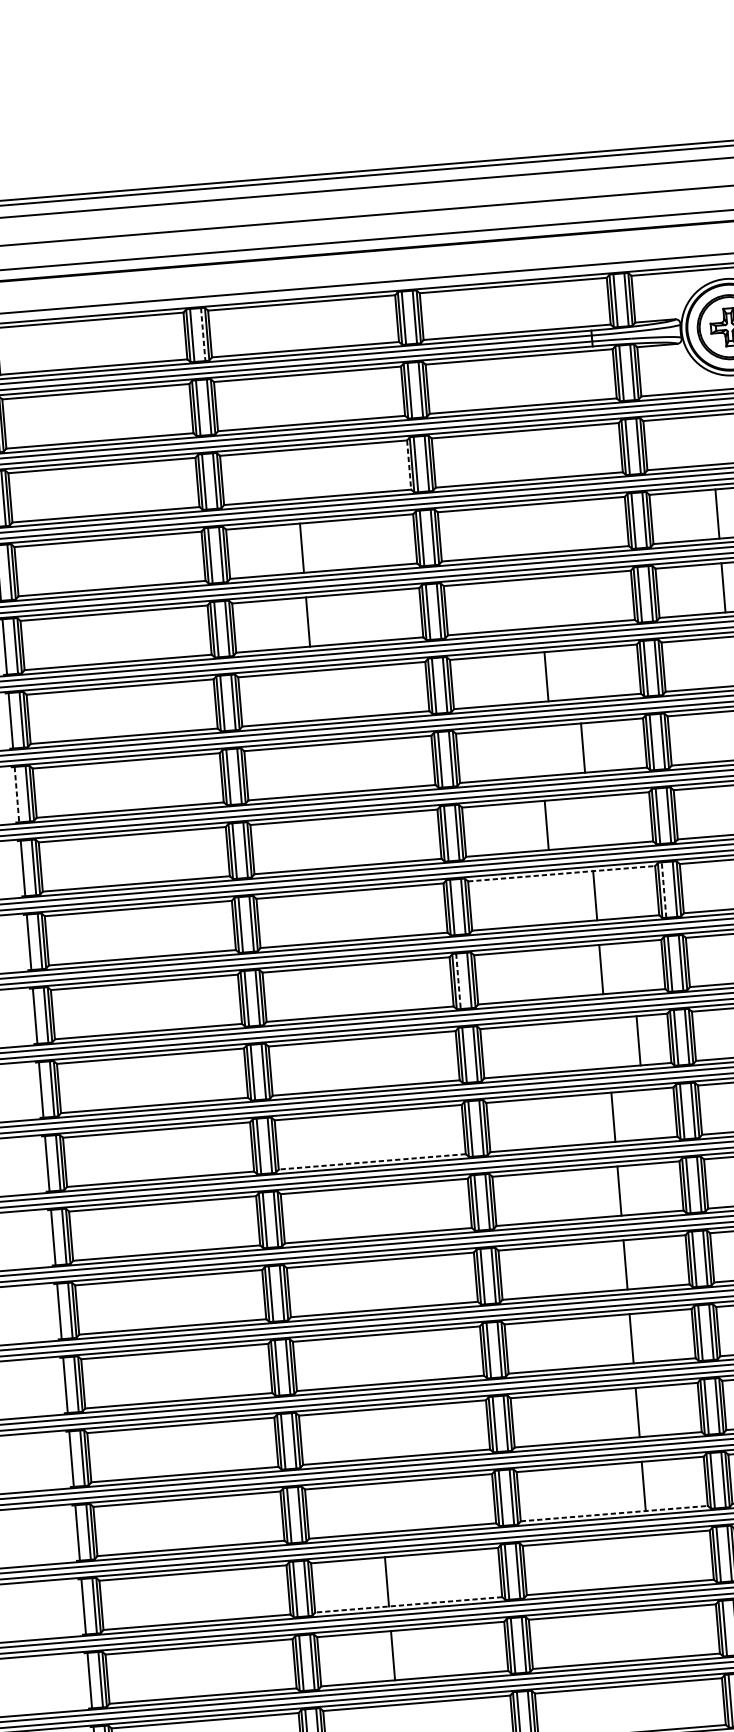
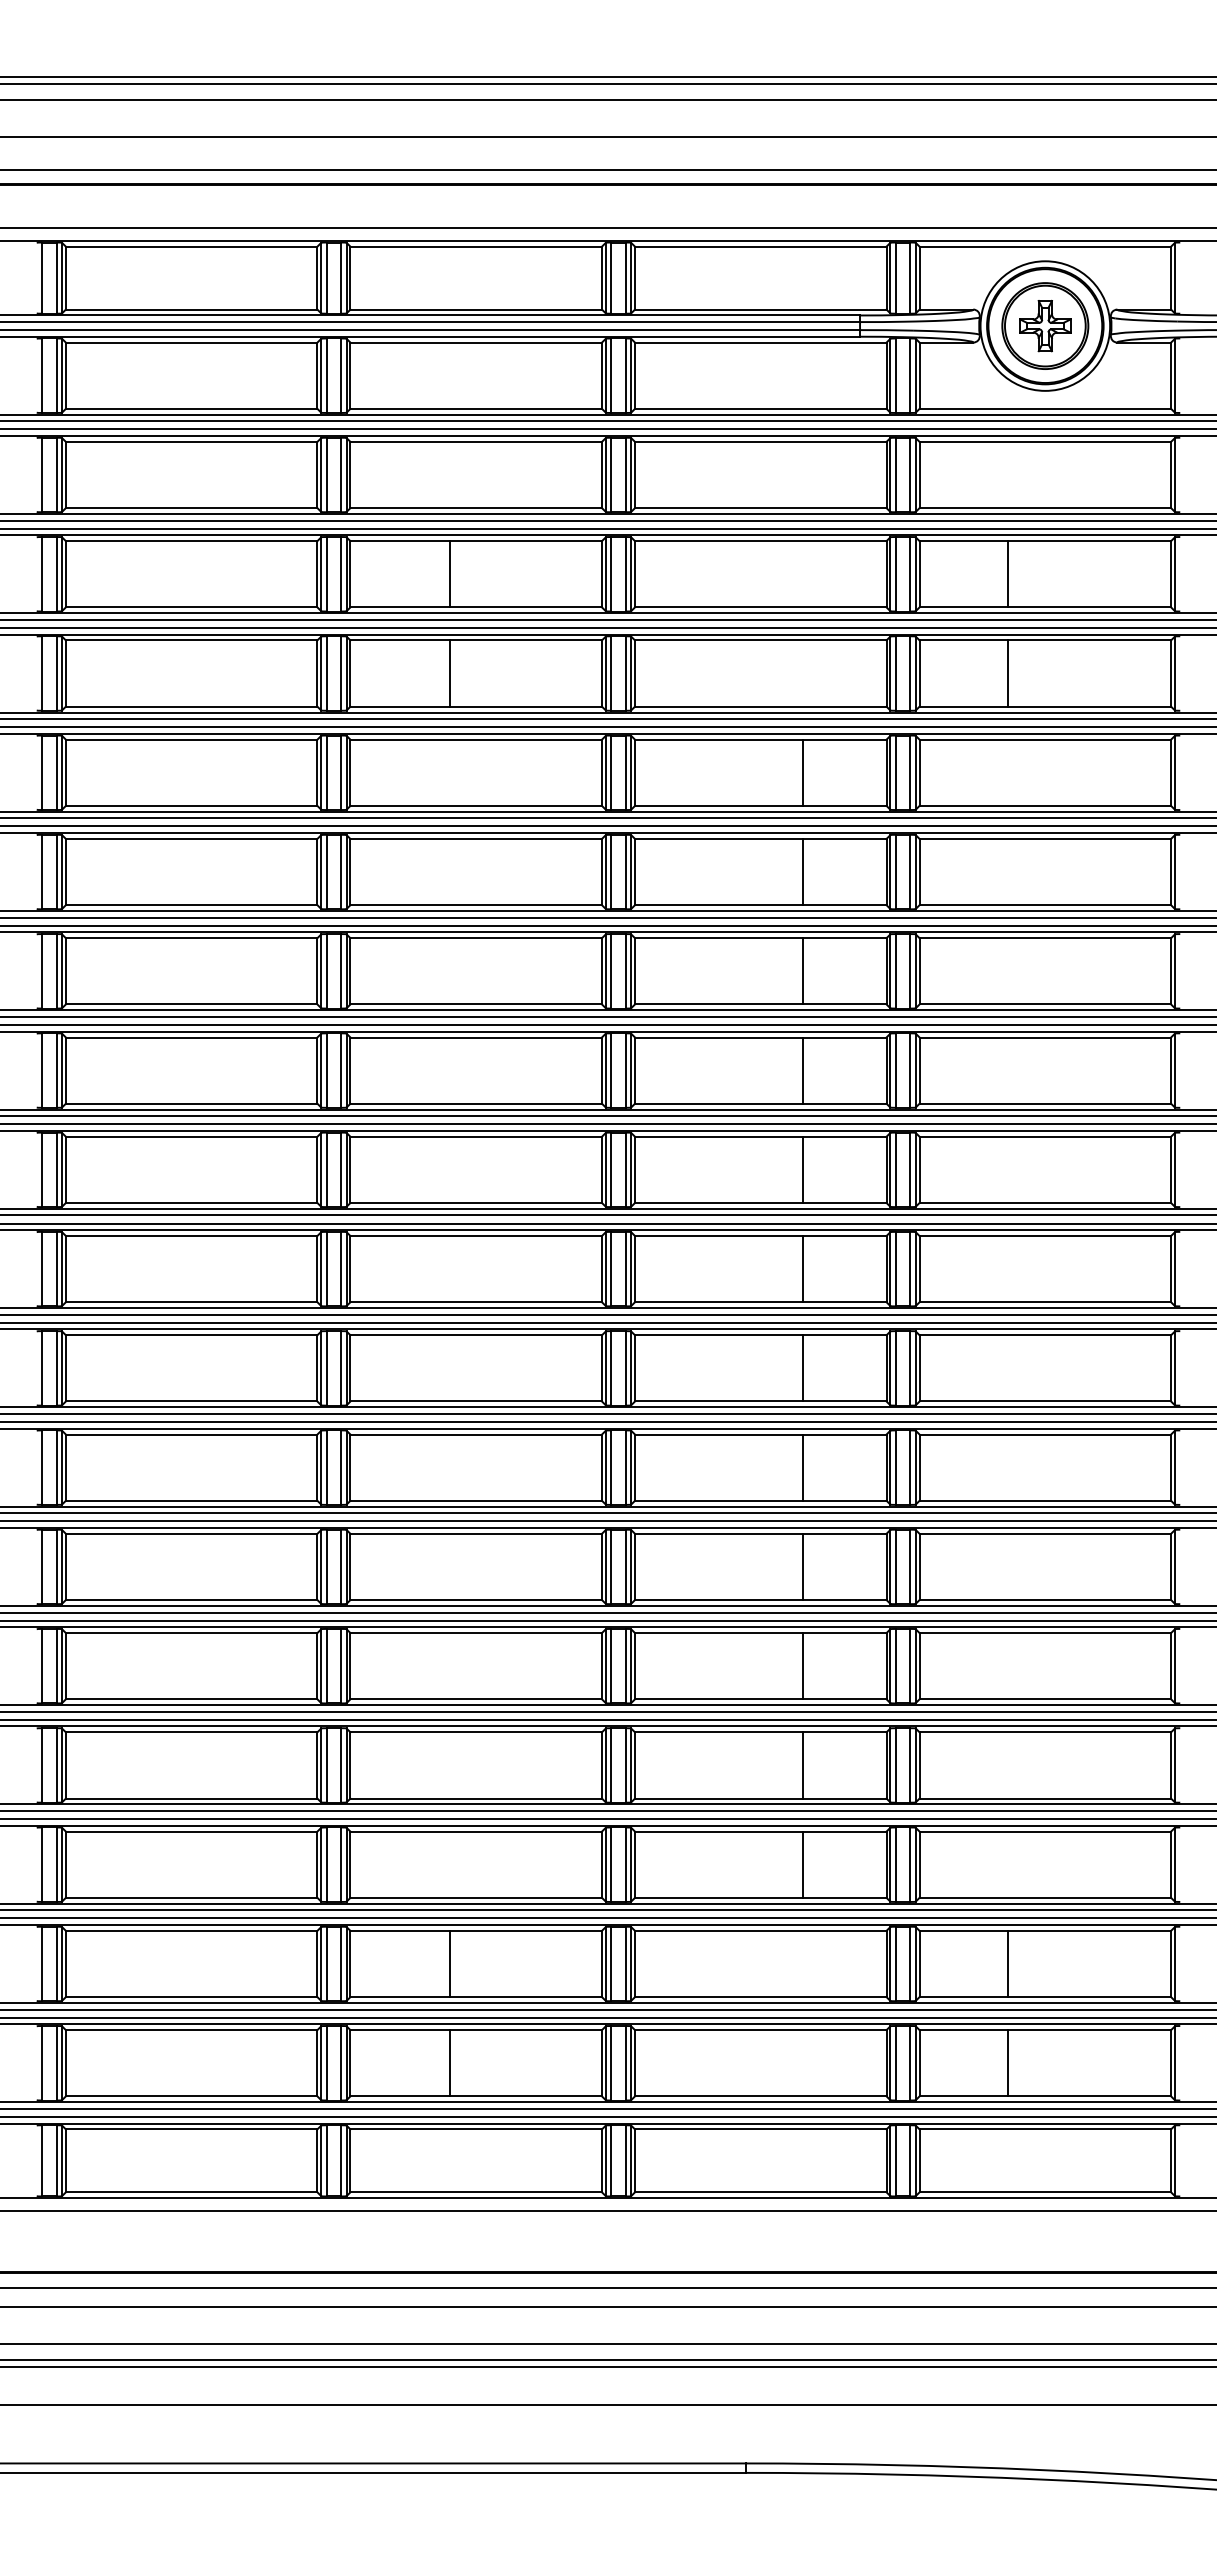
line: (203, 334) -> (341, 278), dashed -> solid
line: (408, 465) -> (601, 475), dashed -> solid
line: (546, 676) -> (803, 772), moved
line: (17, 794) -> (42, 872), dashed -> solid
line: (547, 825) -> (803, 971), moved
line: (561, 873) -> (760, 1037), dashed -> solid
line: (663, 890) -> (895, 1070), dashed -> solid
line: (458, 981) -> (611, 1170), dashed -> solid
line: (638, 1041) -> (803, 1269), moved
line: (372, 1161) -> (476, 1401), dashed -> solid
line: (614, 1513) -> (760, 1897), dashed -> solid
line: (408, 1605) -> (476, 1997), dashed -> solid

